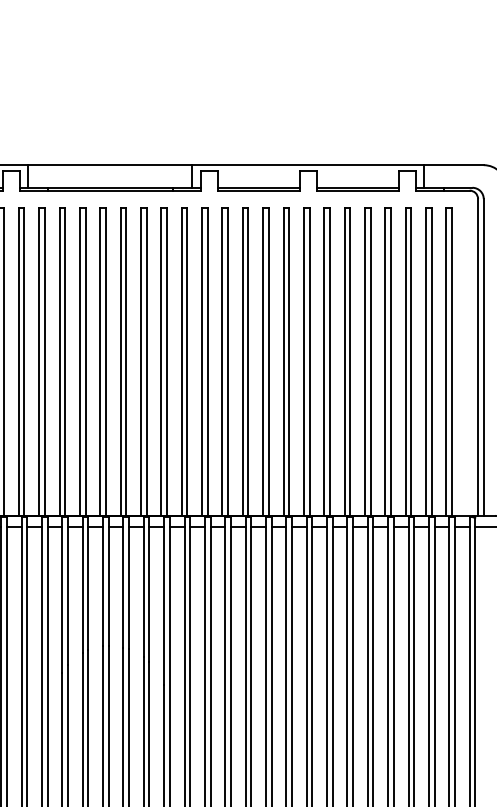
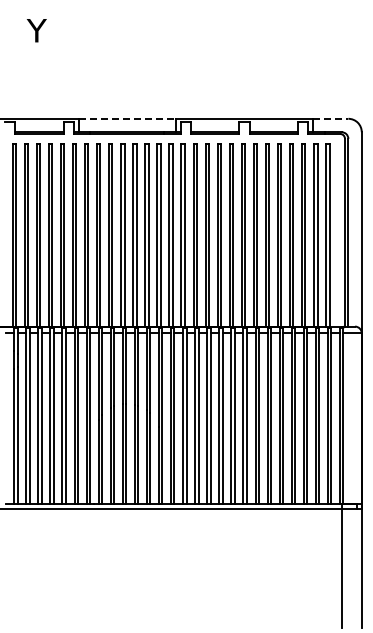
line: (110, 164) -> (127, 118), solid -> dashed
line: (453, 164) -> (330, 118), solid -> dashed

